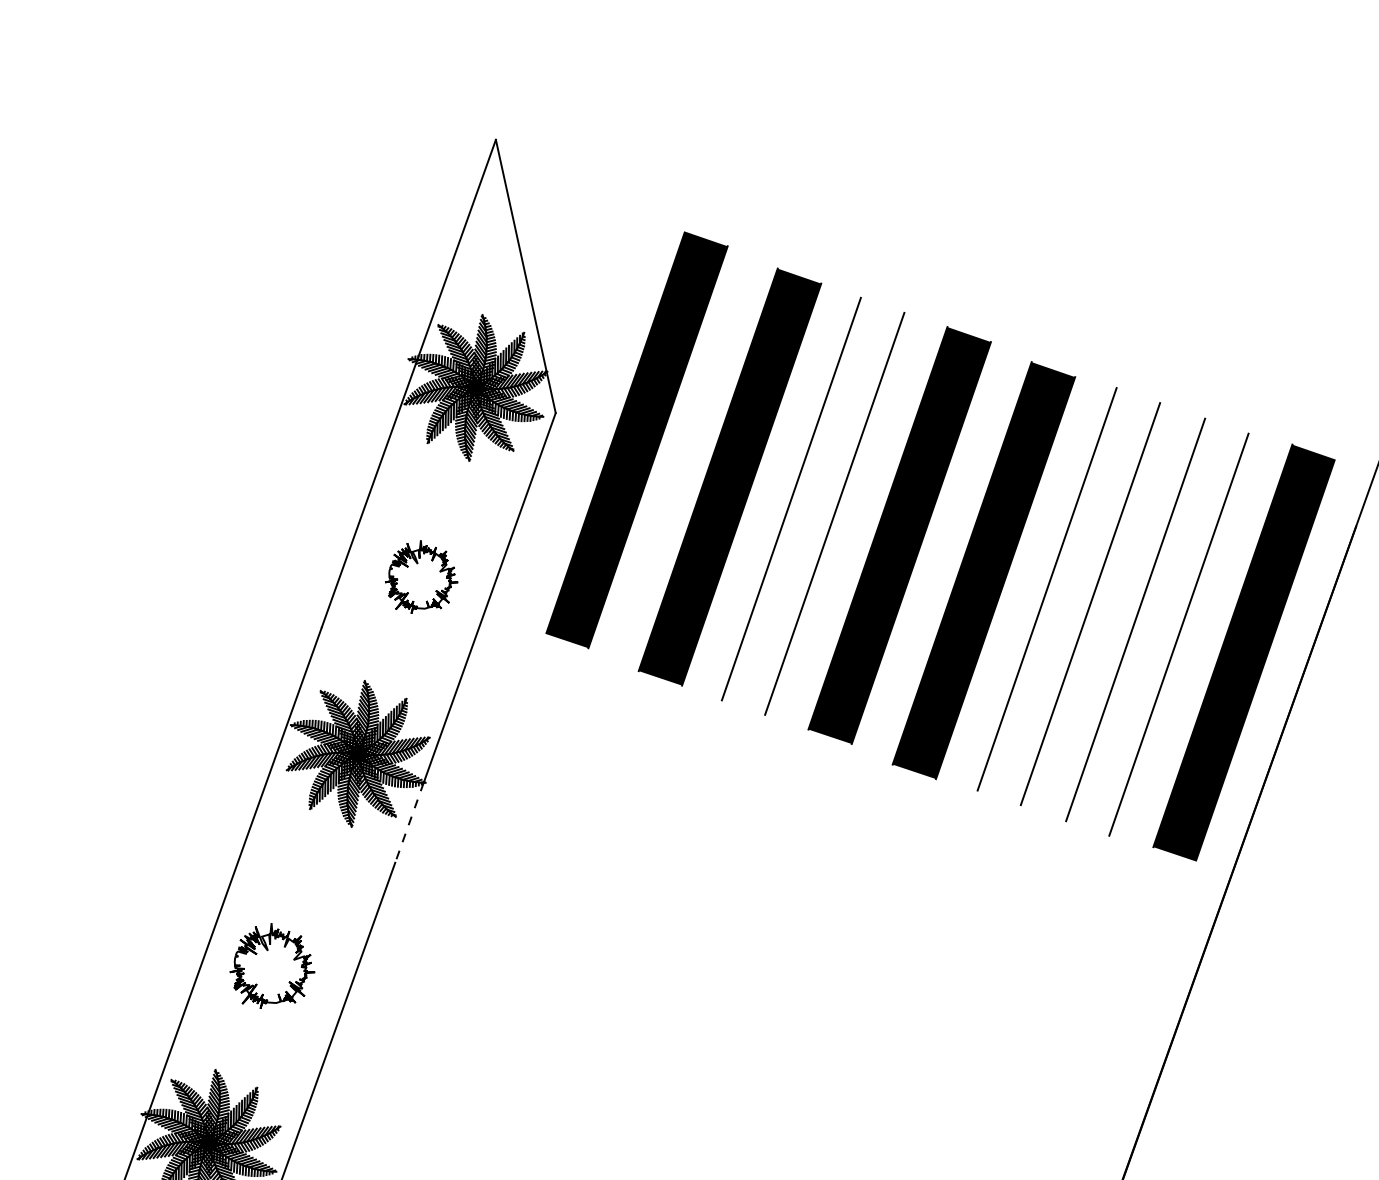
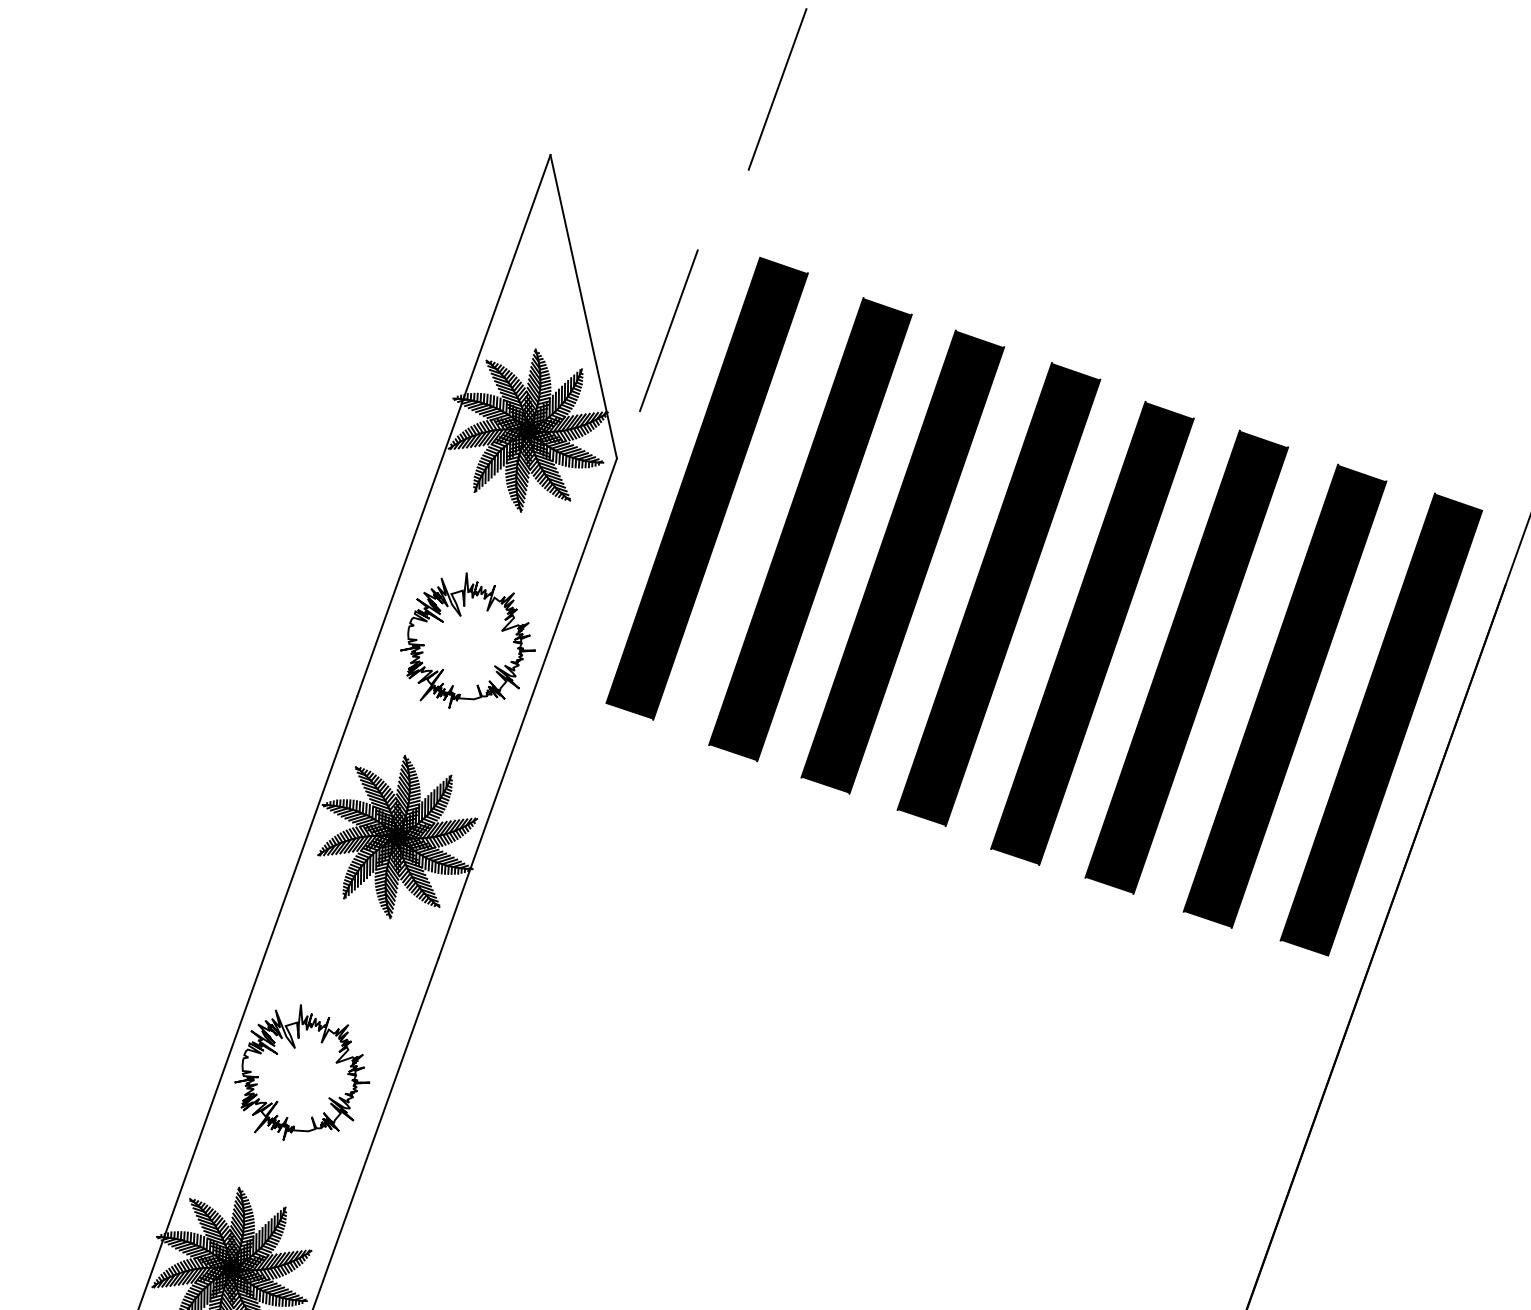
line: (700, 80) -> (777, 89), added
line: (602, 297) -> (668, 330), added
fill: (812, 505) -> (902, 561), added
part: (421, 576) -> (467, 640), size x1.67
fill: (1068, 595) -> (1186, 661), added
fill: (1156, 626) -> (1284, 695), added
line: (409, 822) -> (454, 913), dashed -> solid
part: (272, 965) -> (302, 1072), size x1.43

